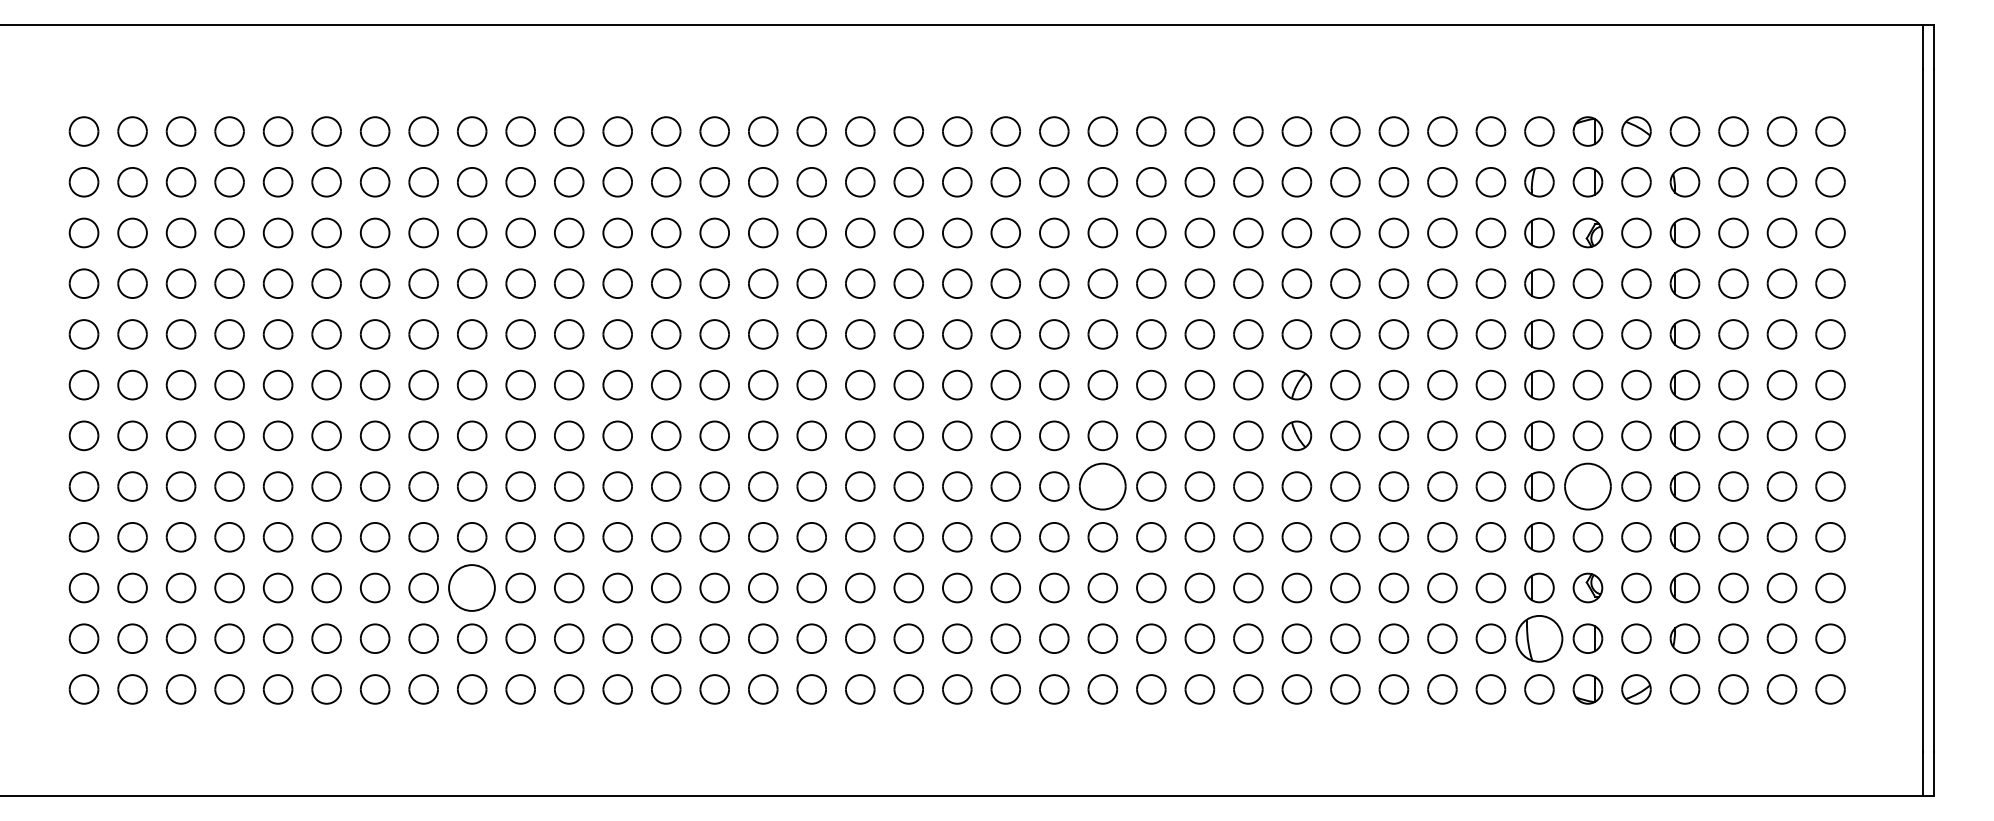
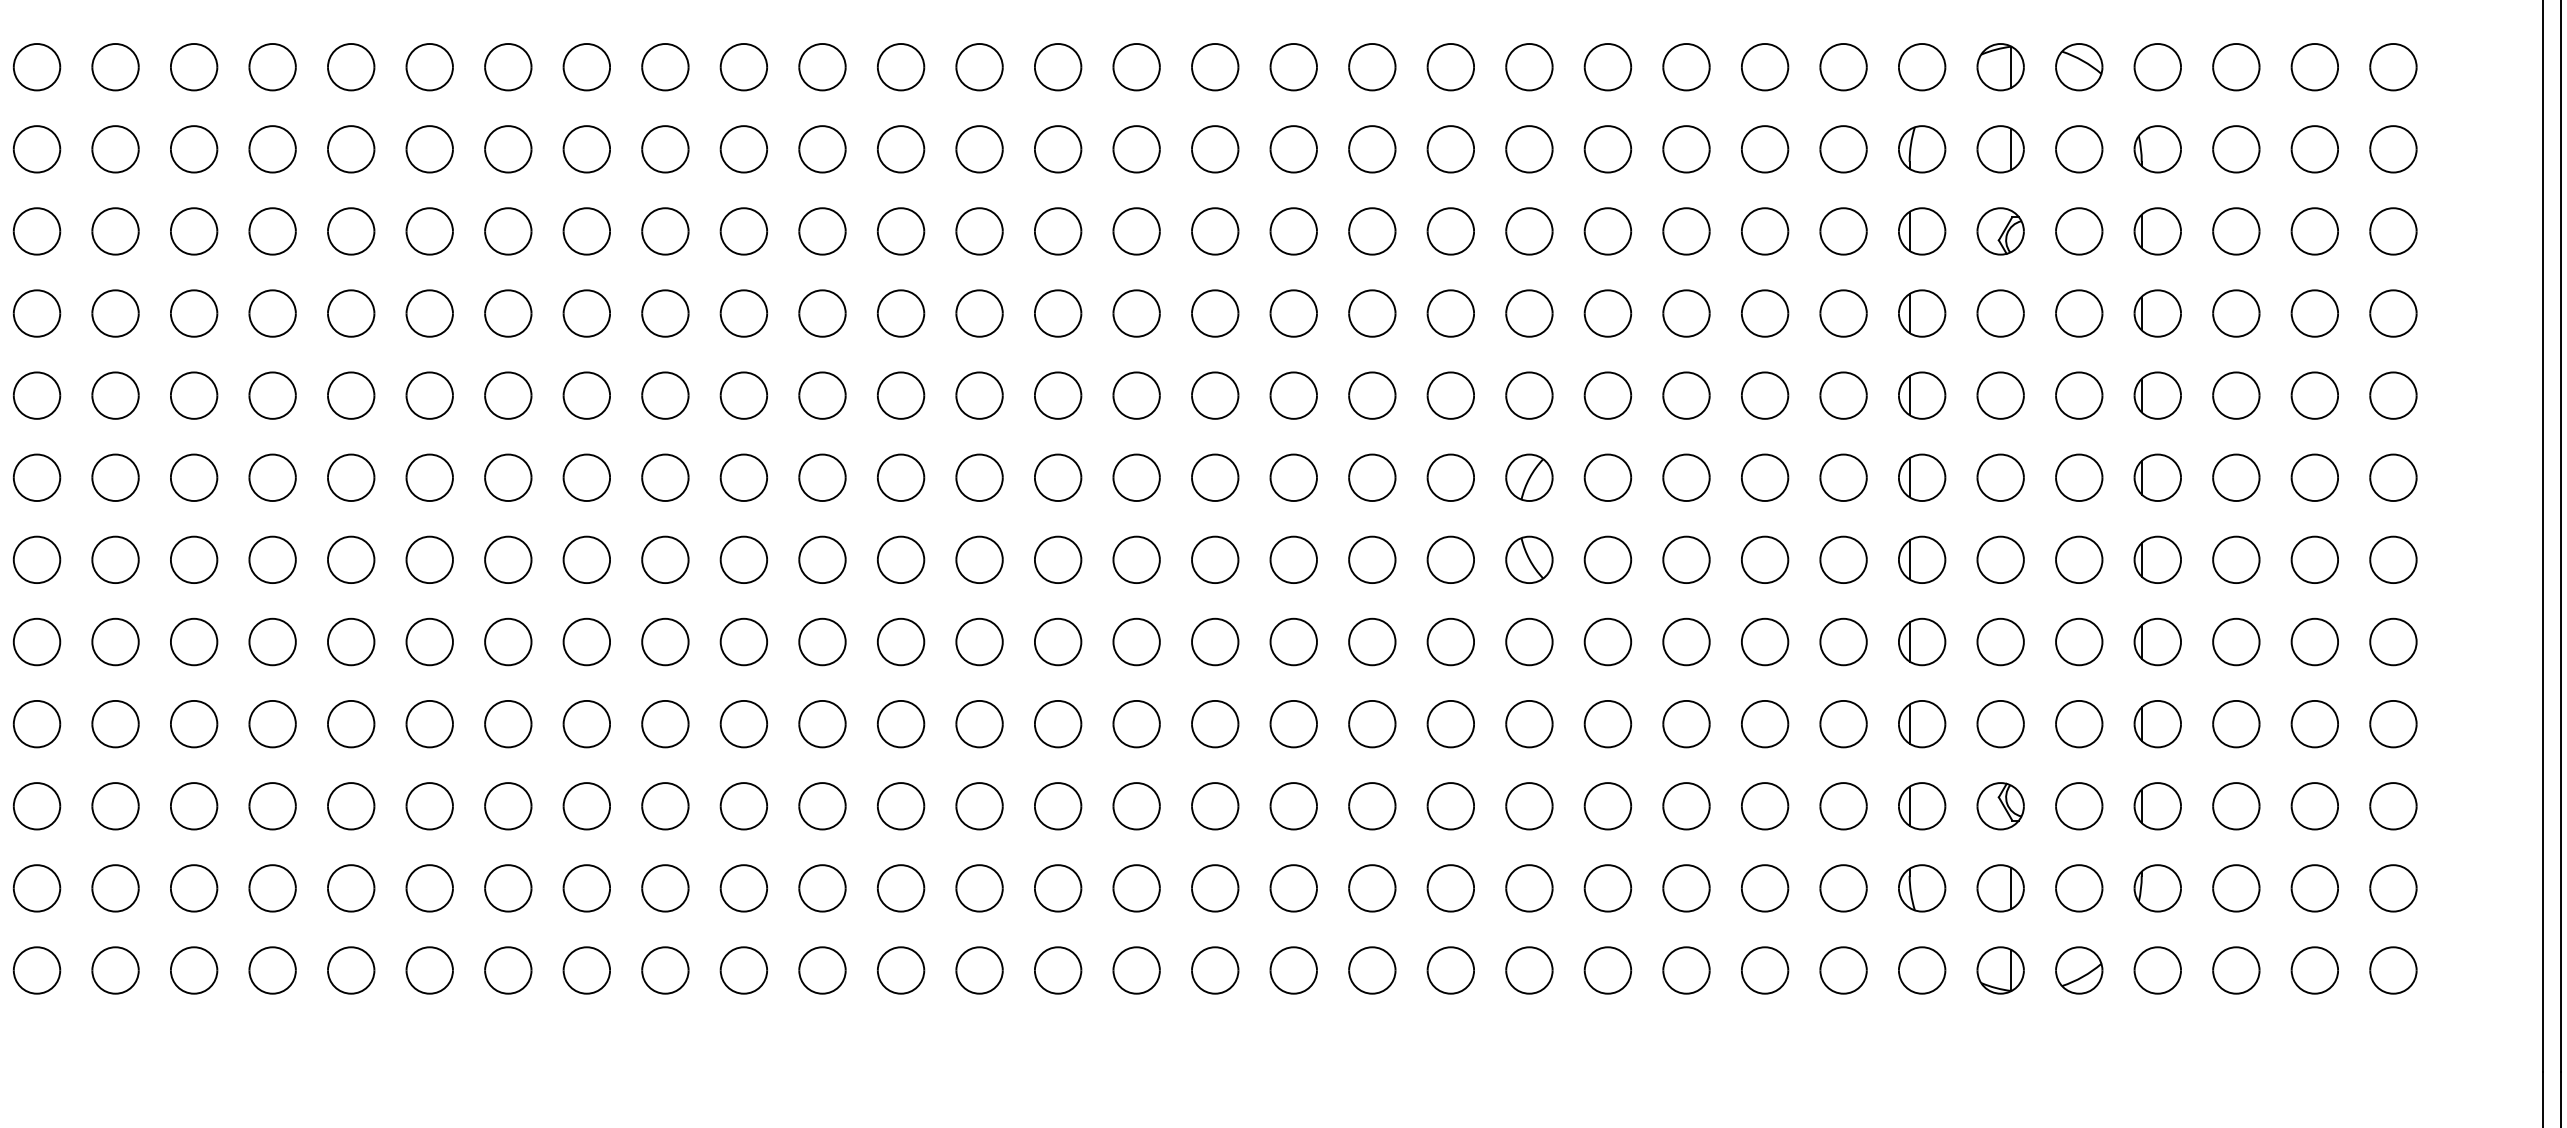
part: (1102, 486) -> (1214, 641), size x0.62
part: (1587, 486) -> (1999, 641), size x0.62
part: (472, 587) -> (194, 805), size x0.62
part: (1539, 638) -> (1922, 888), size x0.62

